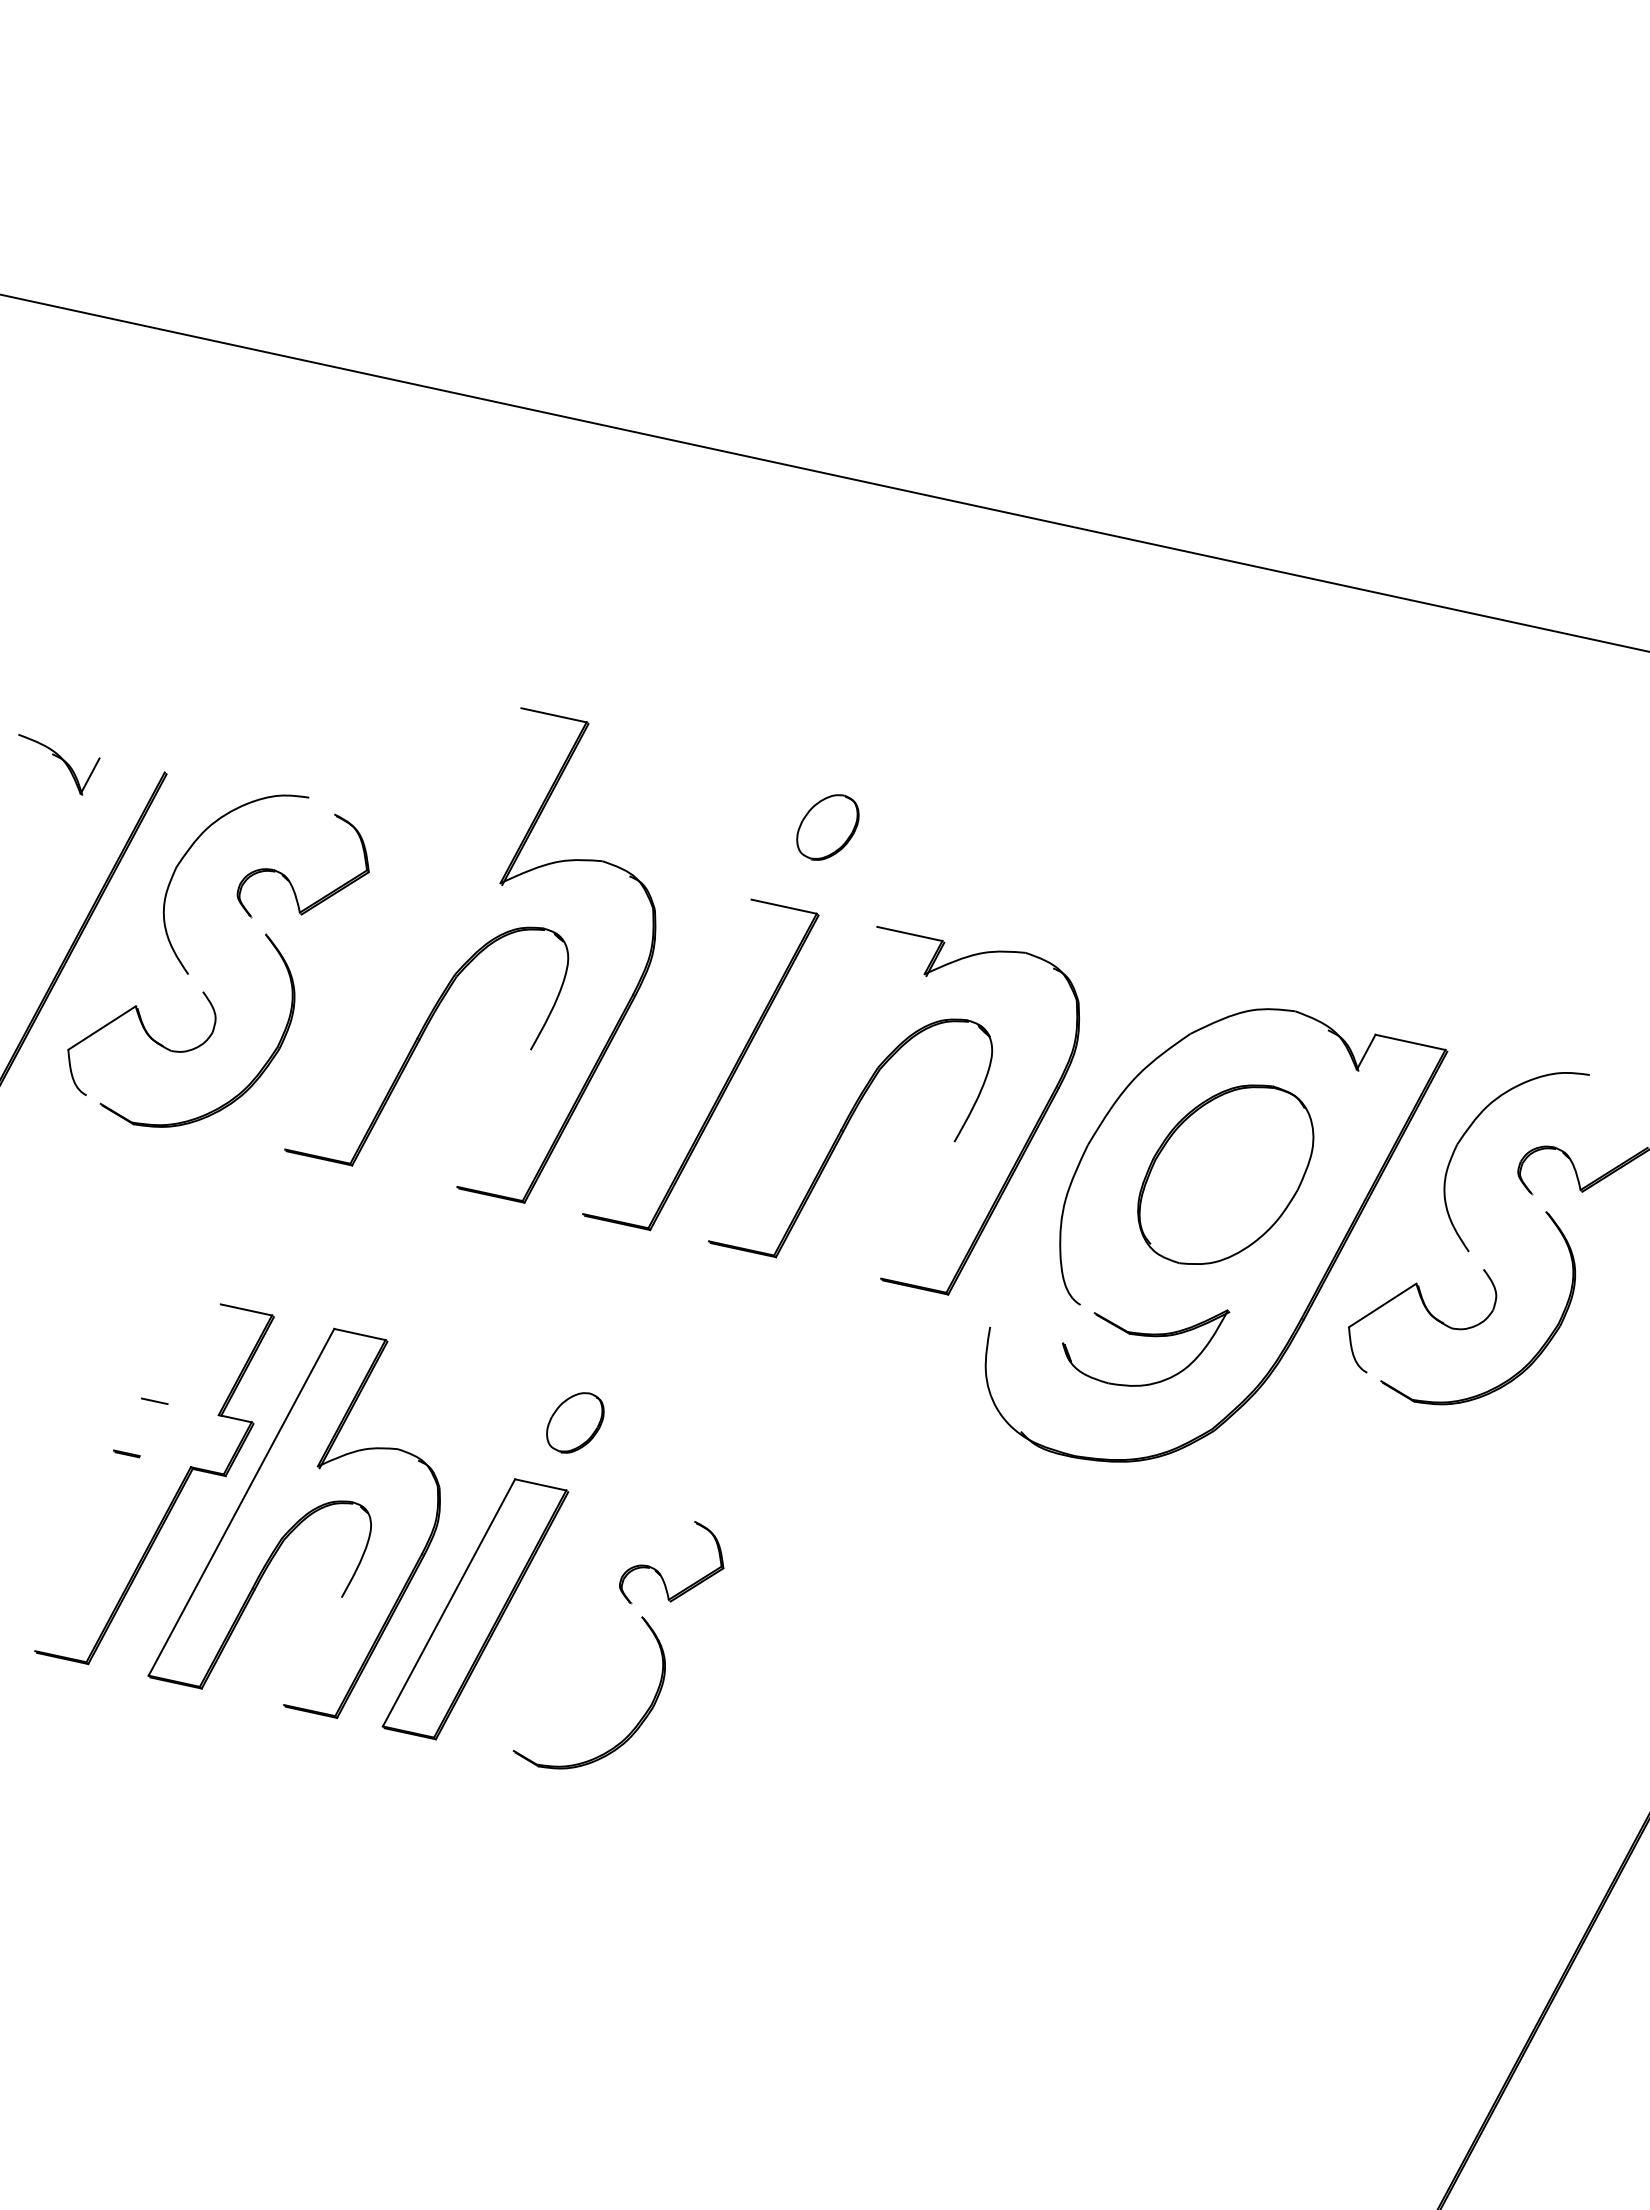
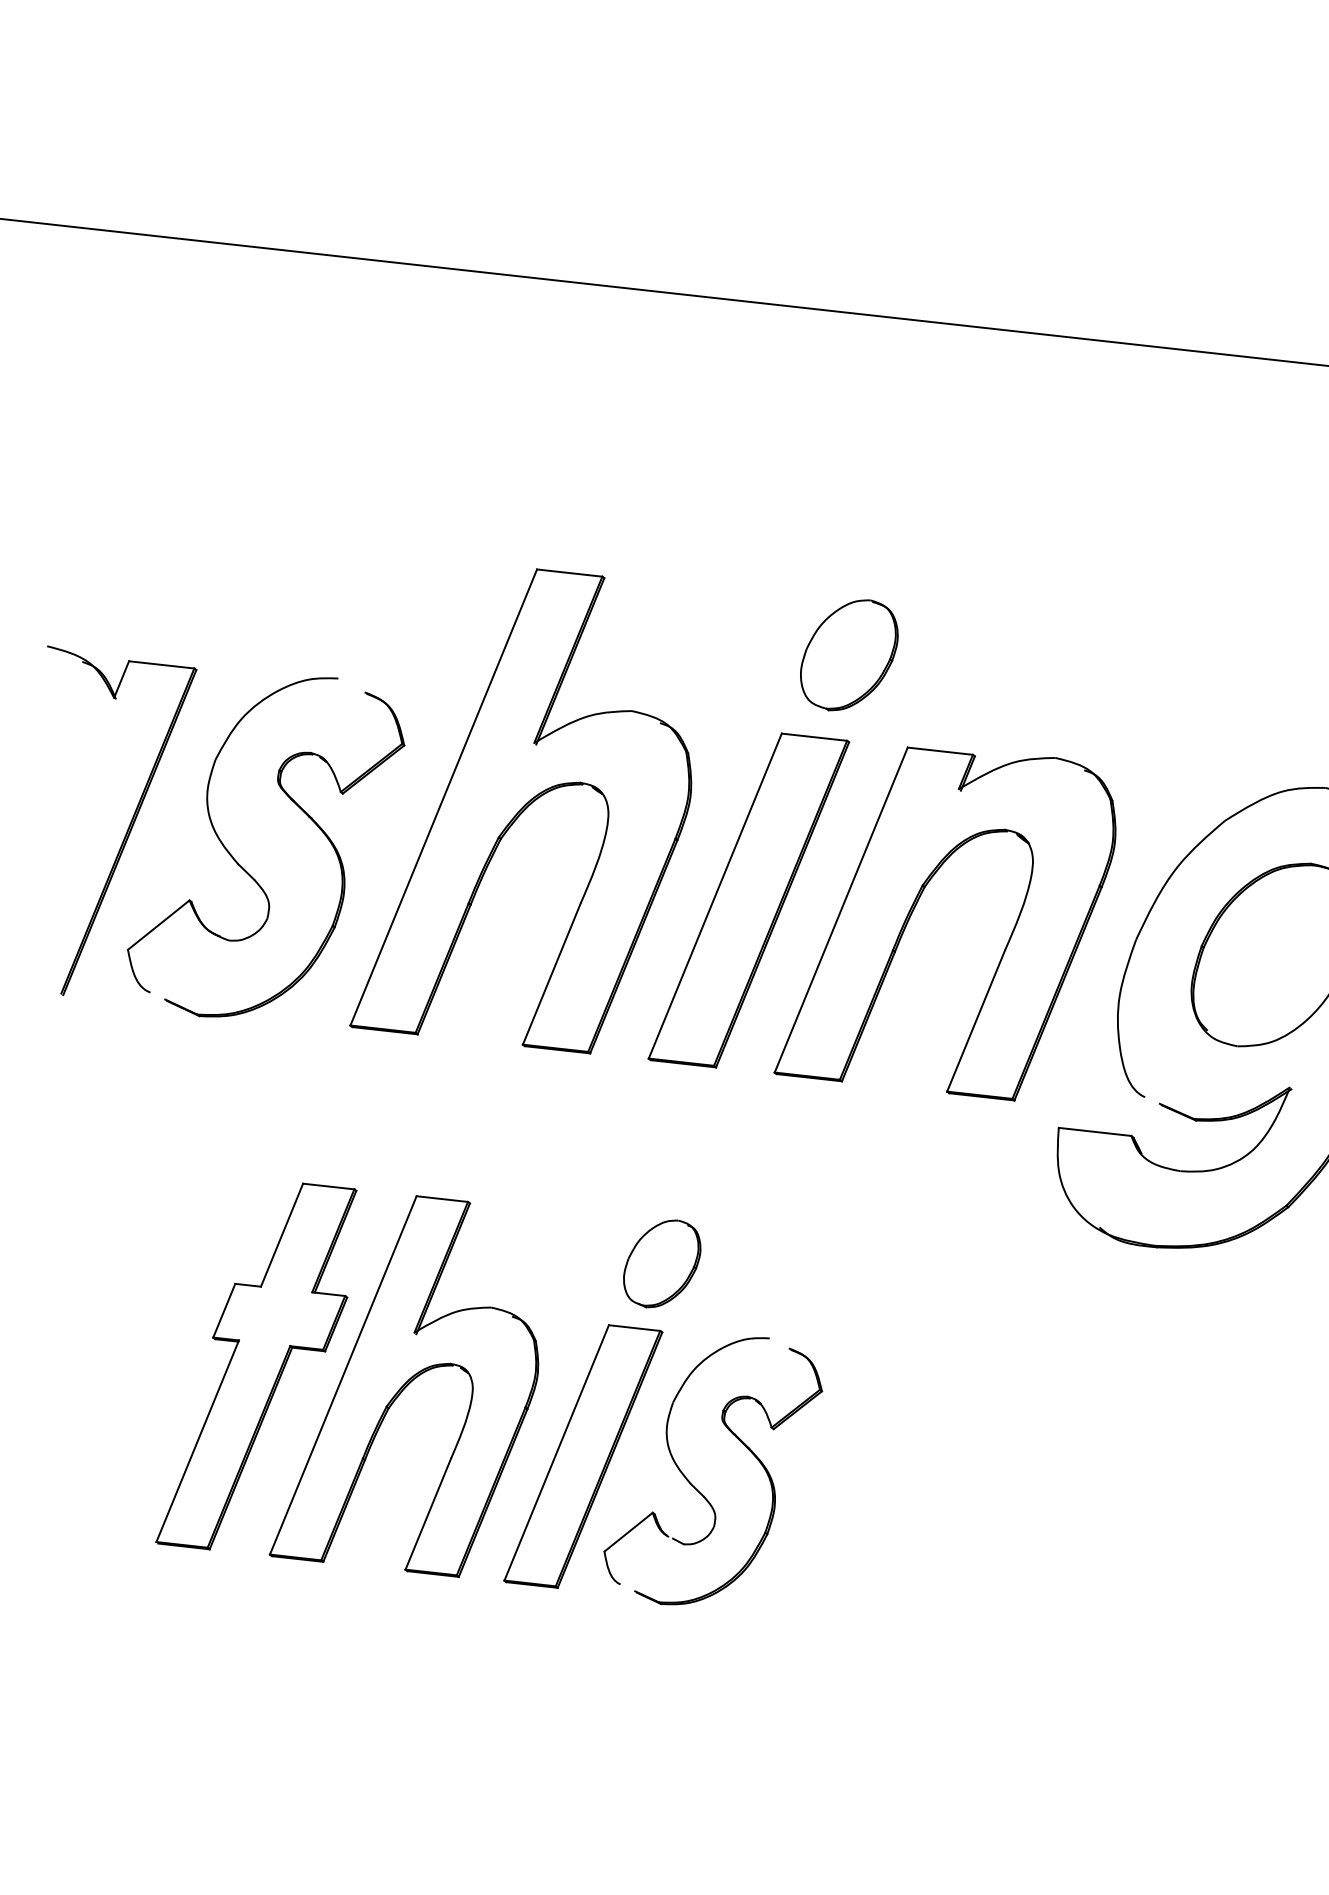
line: (131, 765) -> (161, 664), added
part: (827, 827) -> (848, 655), size x1.67
line: (403, 928) -> (443, 797), added
line: (667, 1056) -> (715, 895), added
line: (792, 1083) -> (840, 909), added
line: (493, 1118) -> (551, 974), added
line: (917, 1210) -> (975, 1021), added
line: (1026, 1334) -> (1095, 1131), added
line: (193, 1354) -> (281, 1235), added
part: (575, 1422) -> (662, 1263), size x1.43
line: (127, 1424) -> (223, 1310), added
line: (87, 1553) -> (197, 1441), added
part: (570, 1628) -> (678, 1465), added
line: (312, 1651) -> (427, 1514), added

